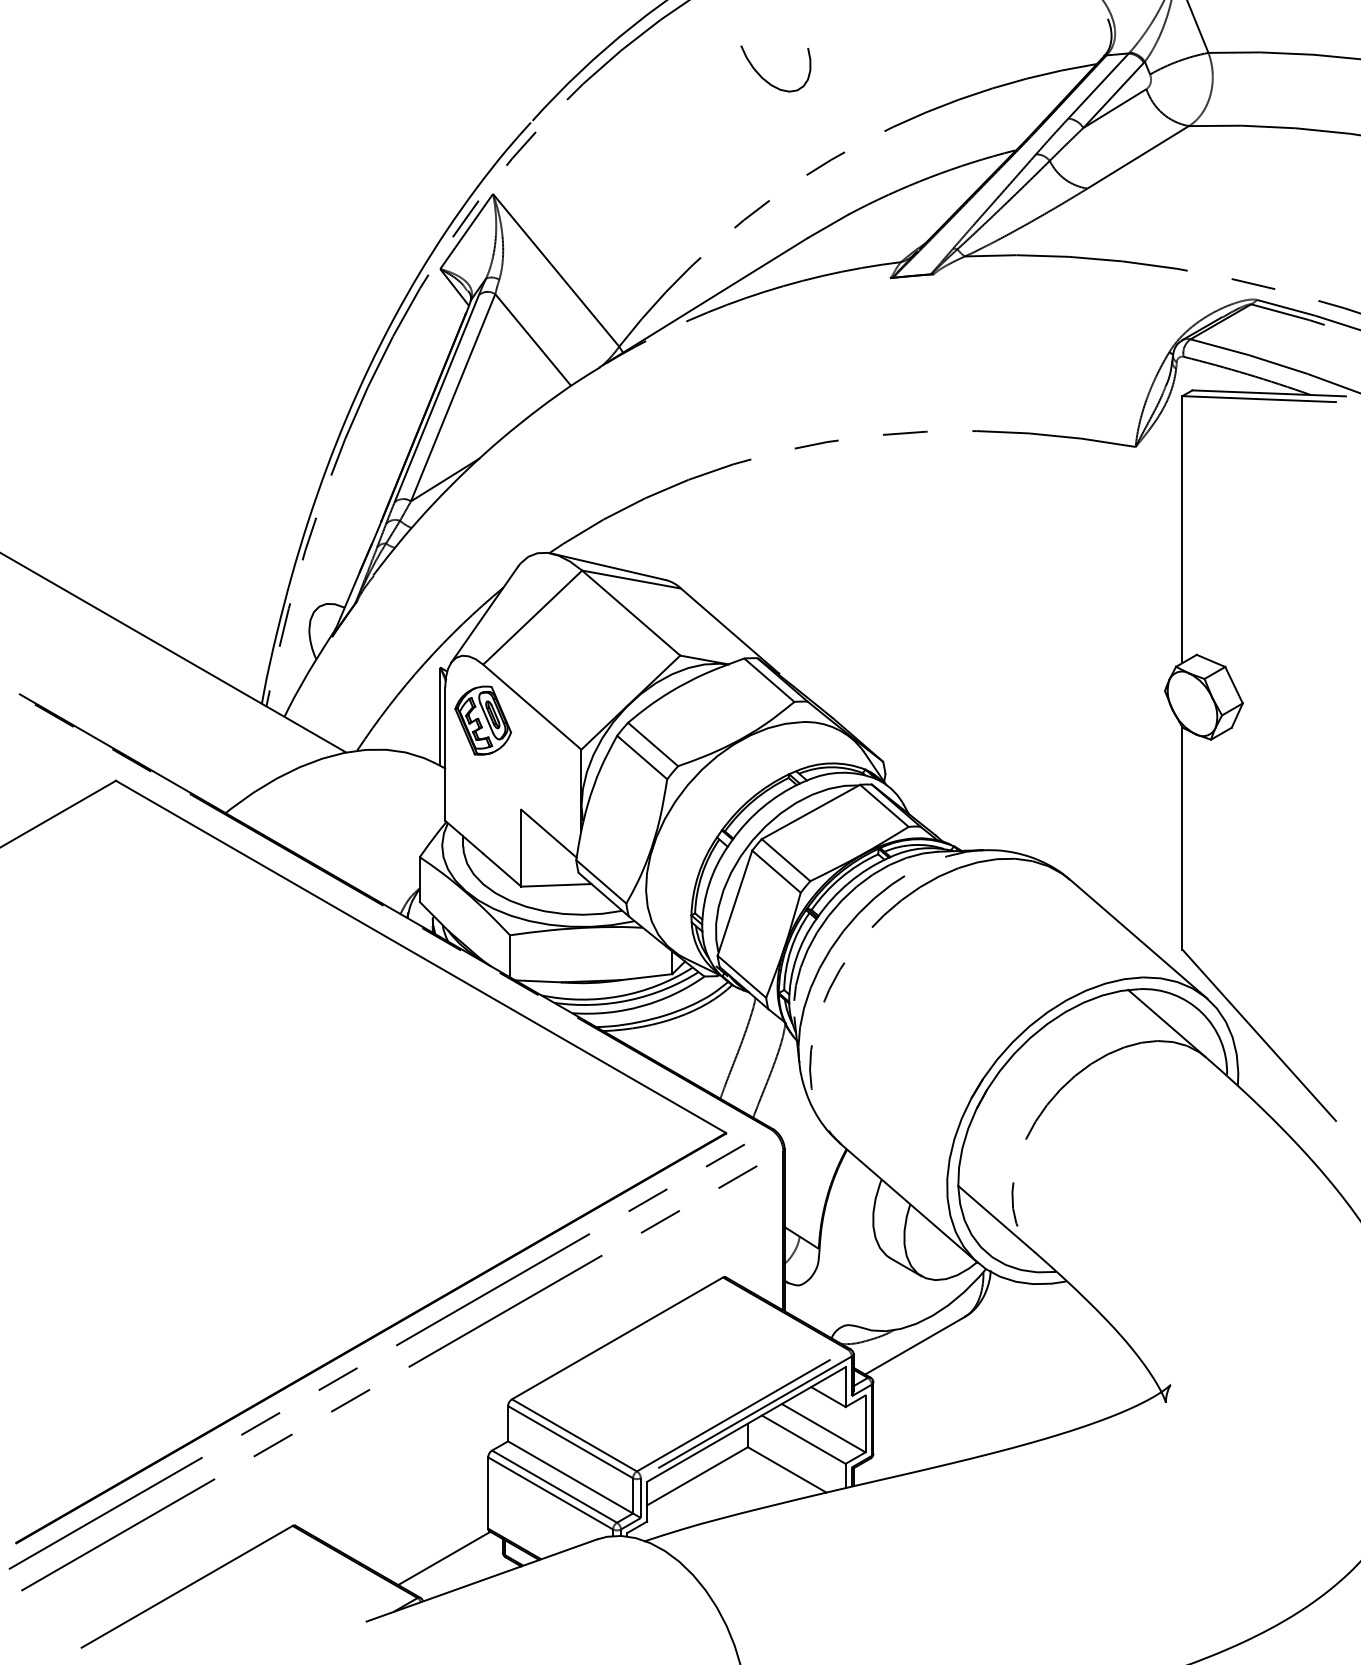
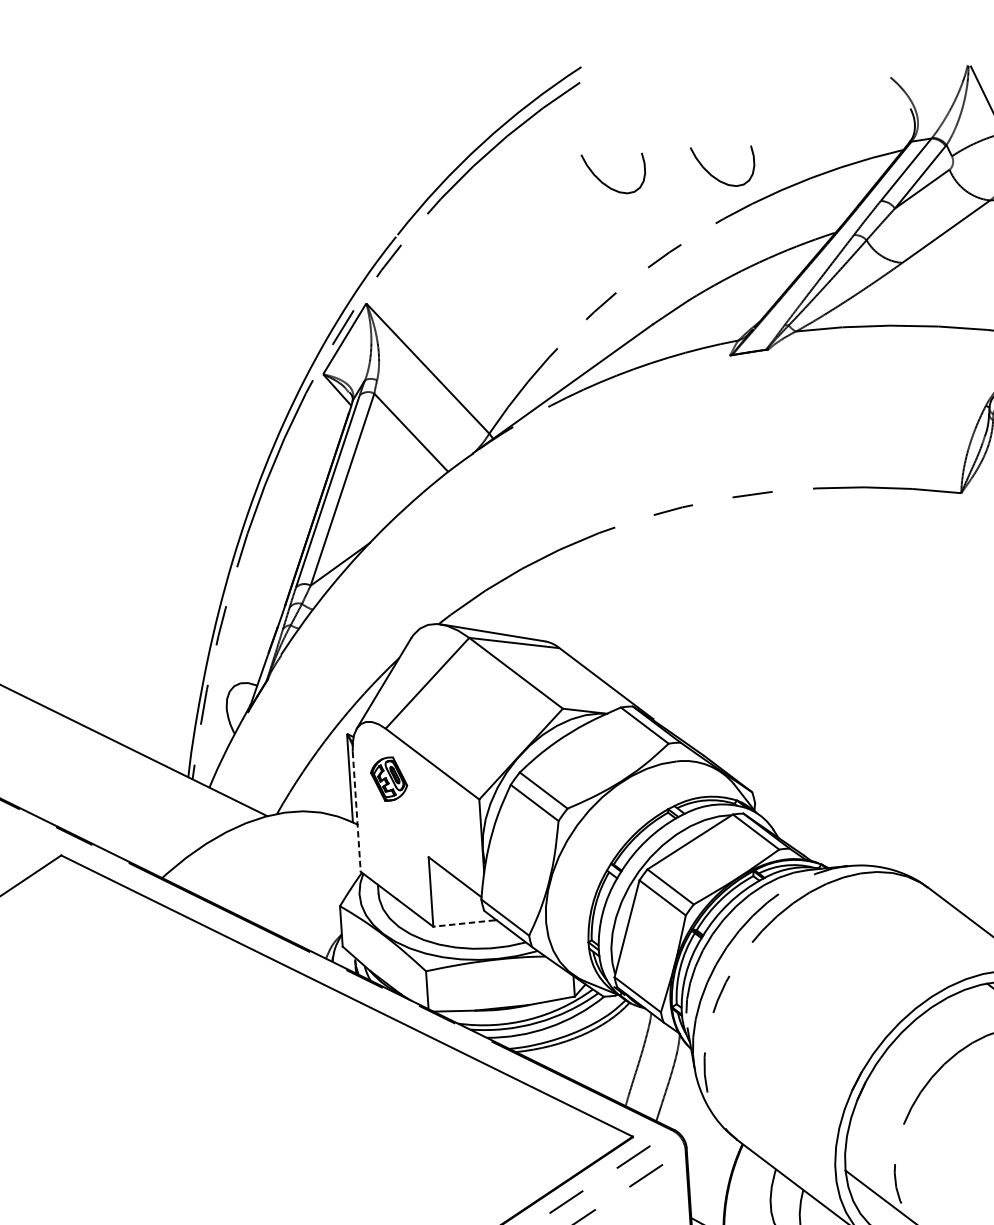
curve: (888, 80) -> (716, 177), added
part: (483, 720) -> (389, 779), size x0.7
line: (445, 754) -> (357, 812), solid -> dashed
line: (555, 885) -> (464, 923), solid -> dashed

